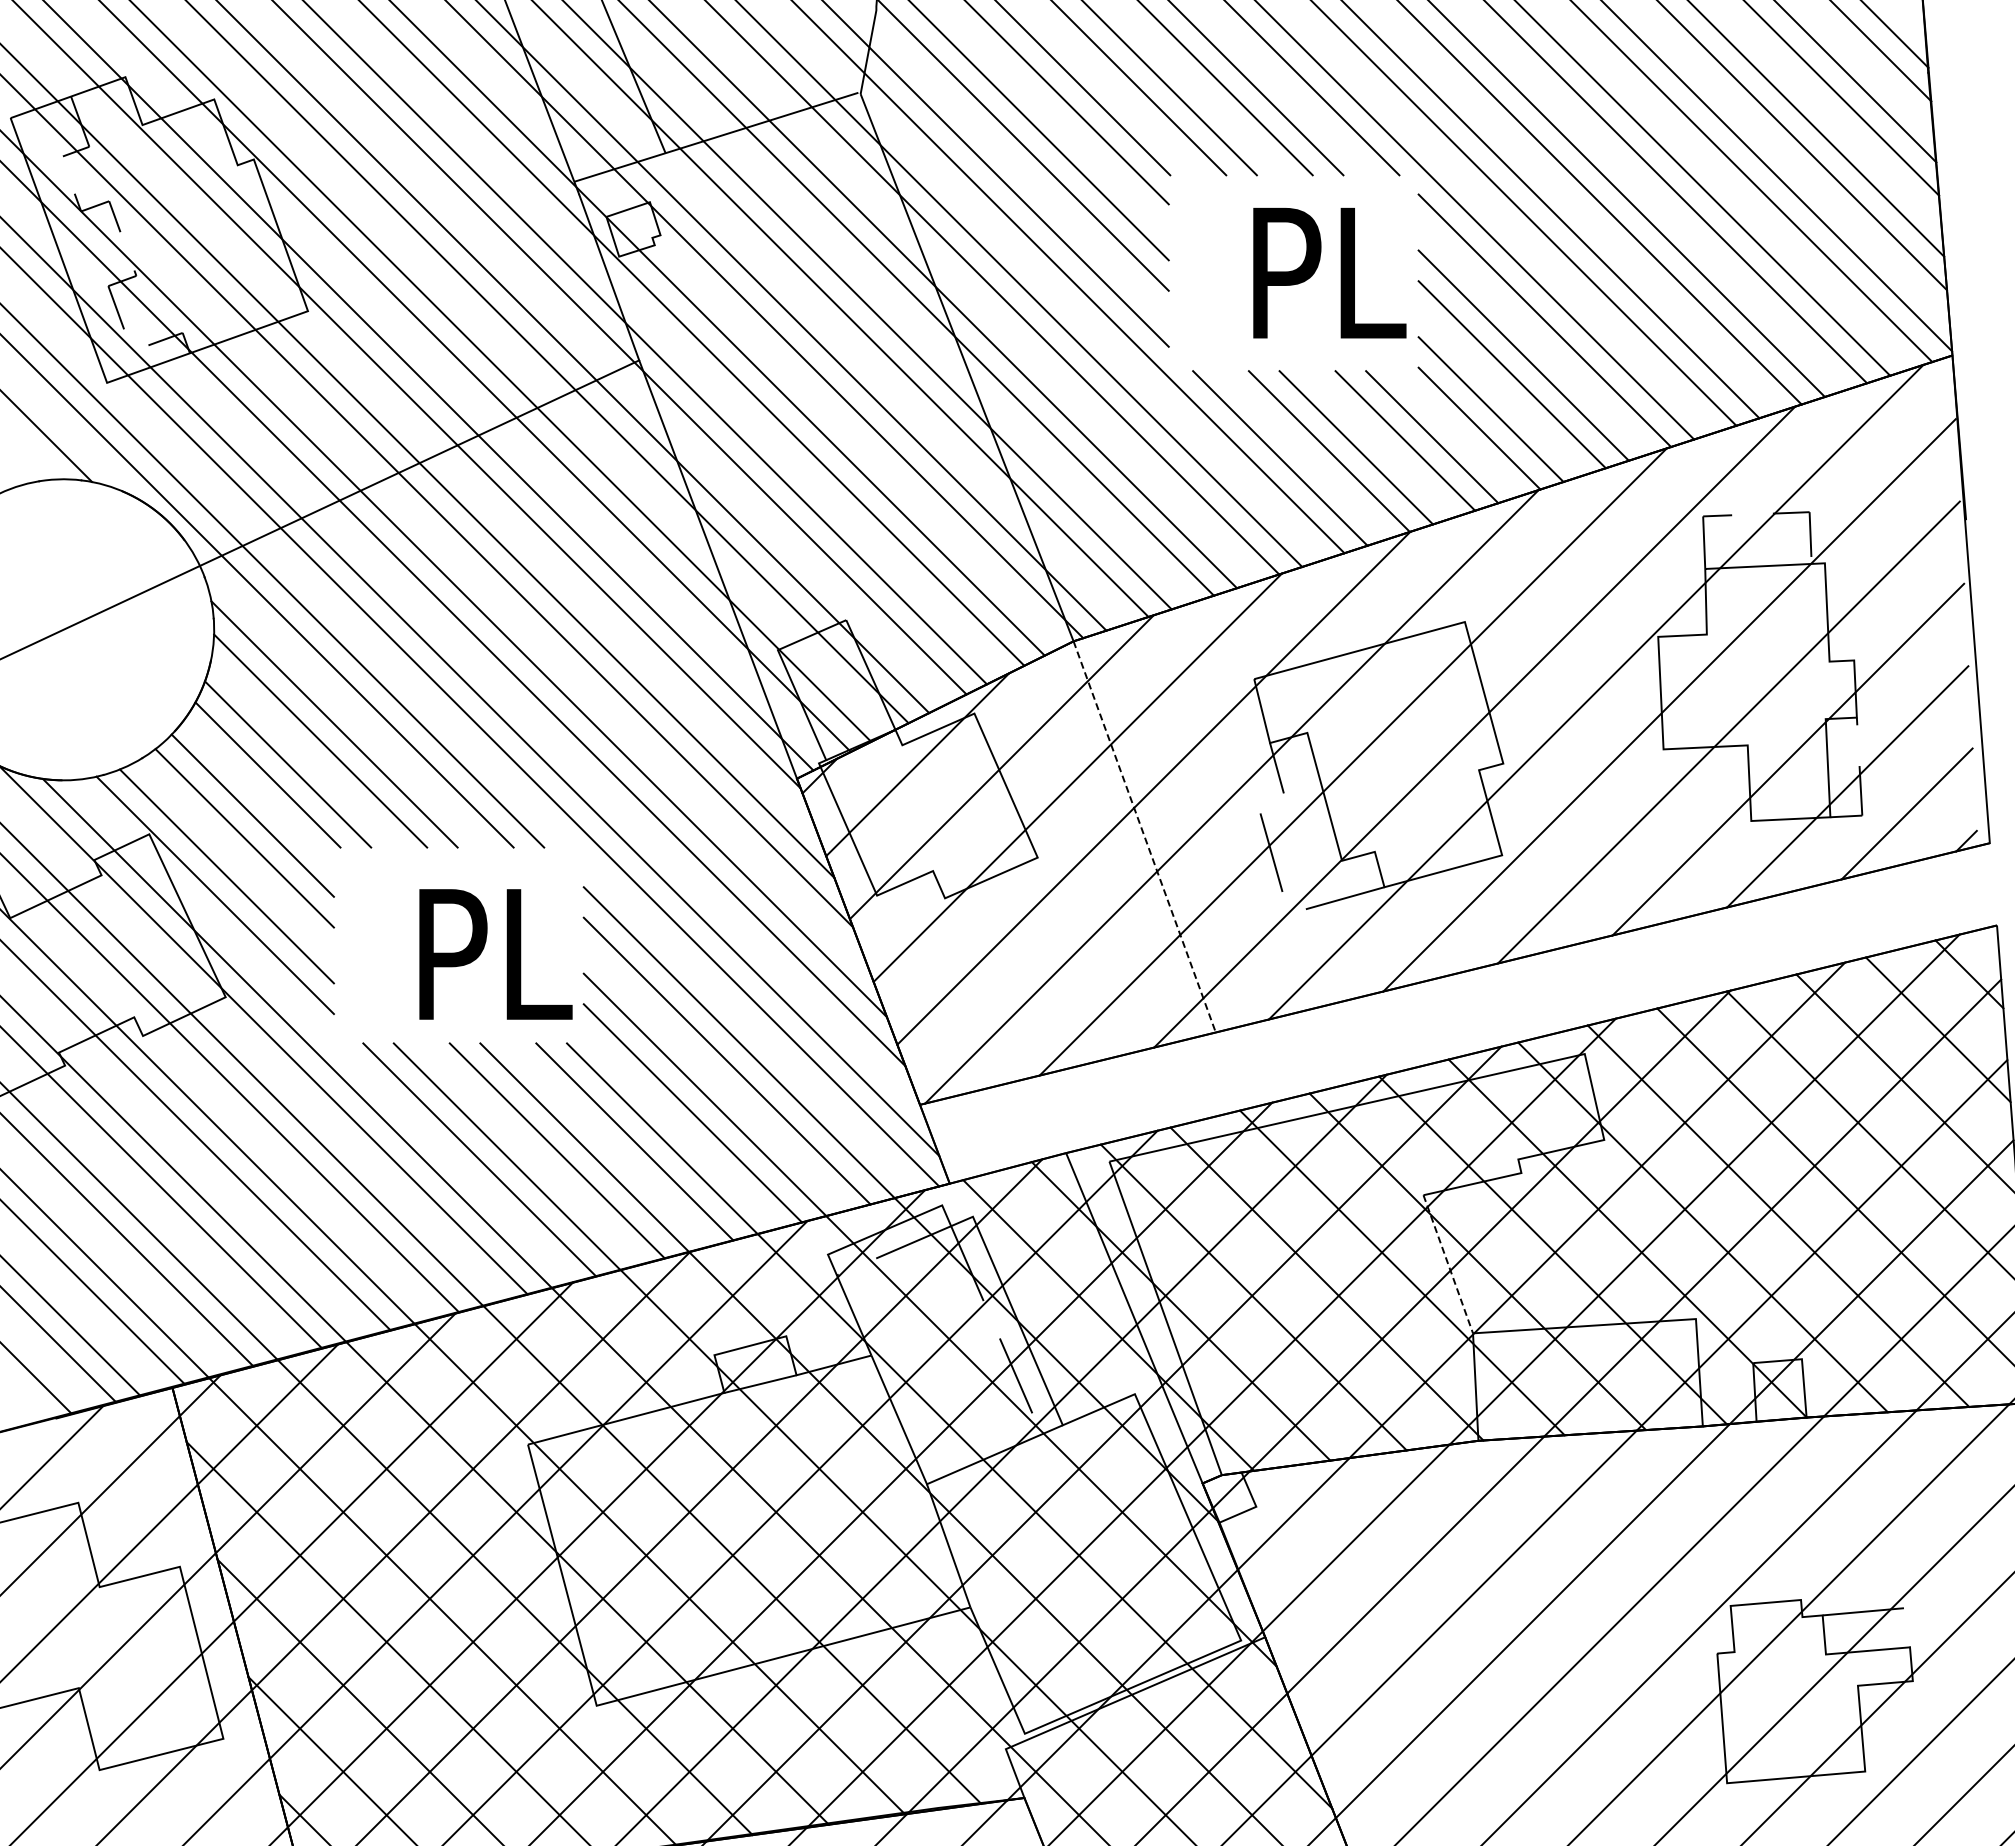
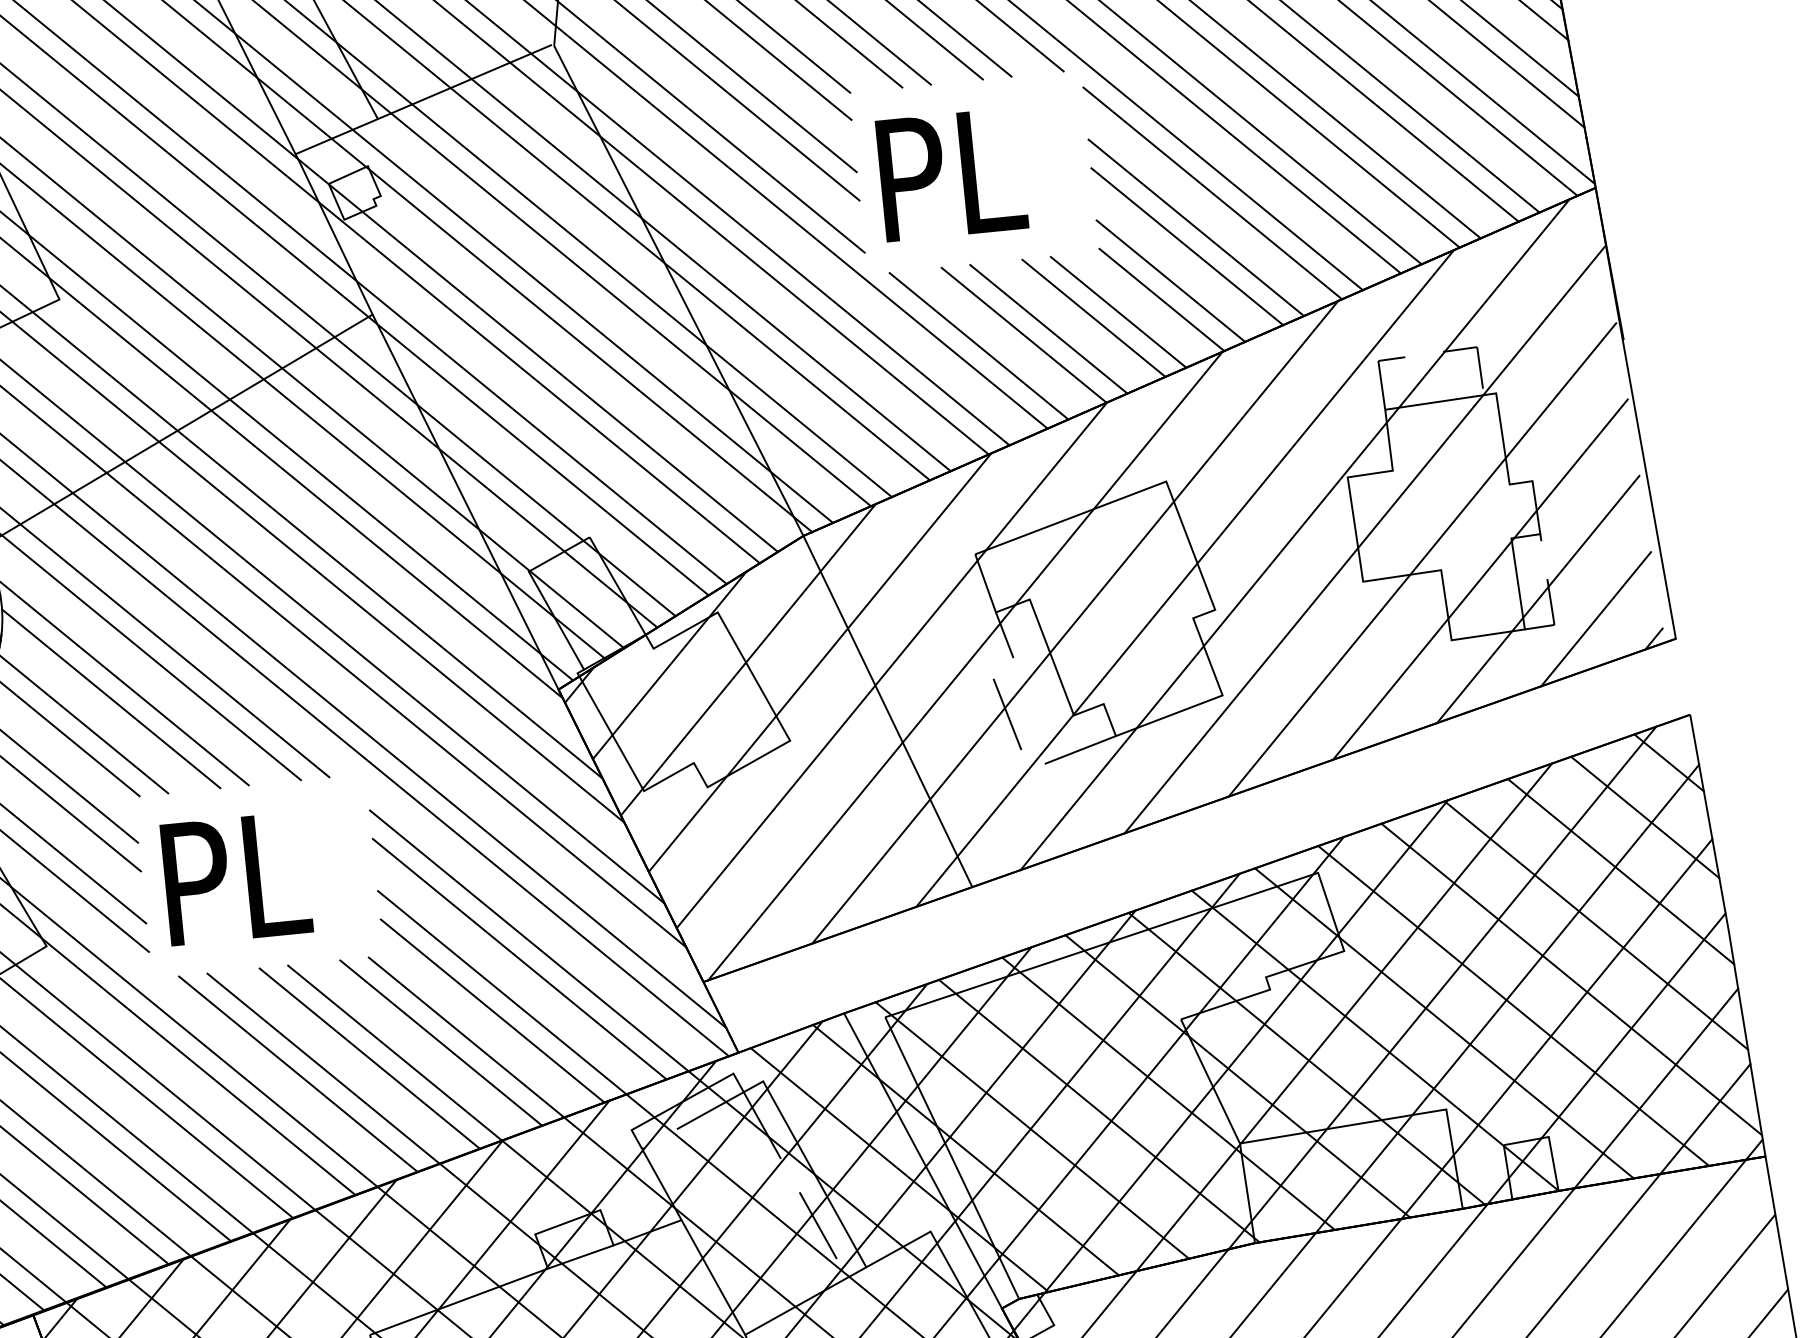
text: (1329, 273) -> (951, 174), moved
line: (1144, 837) -> (887, 712), dashed -> solid
text: (495, 954) -> (236, 878), moved
line: (1448, 1264) -> (1210, 1081), dashed -> solid

